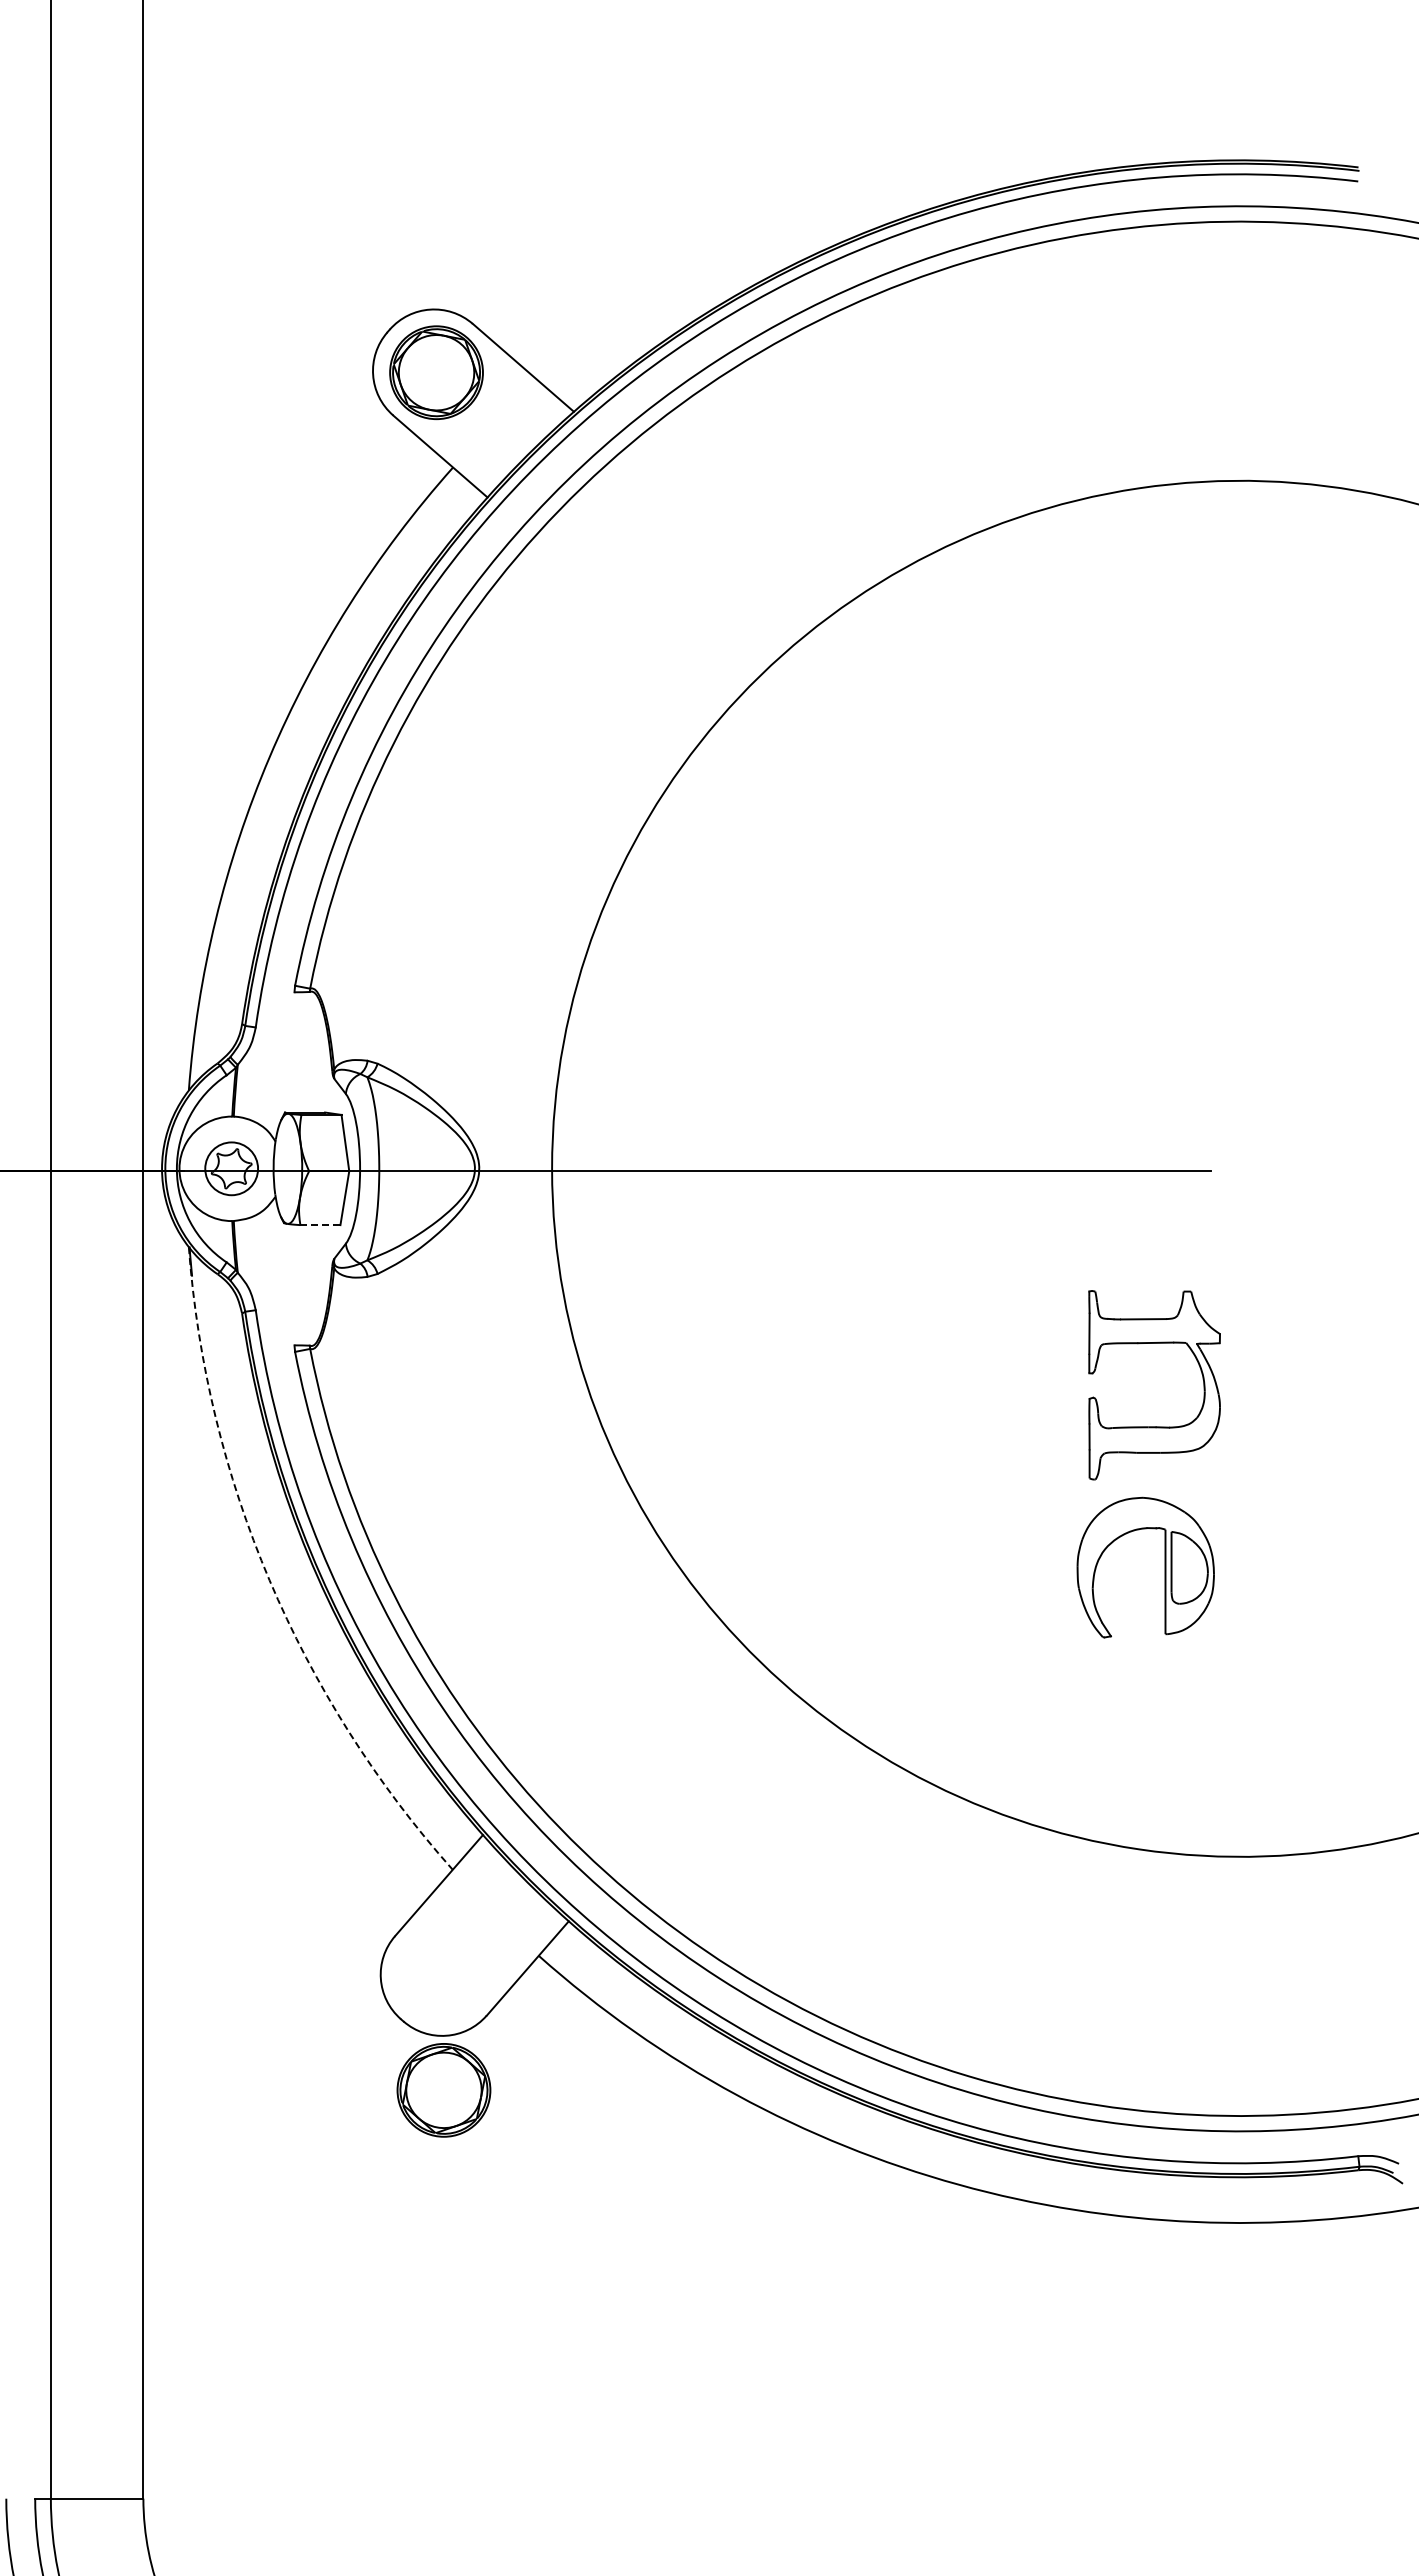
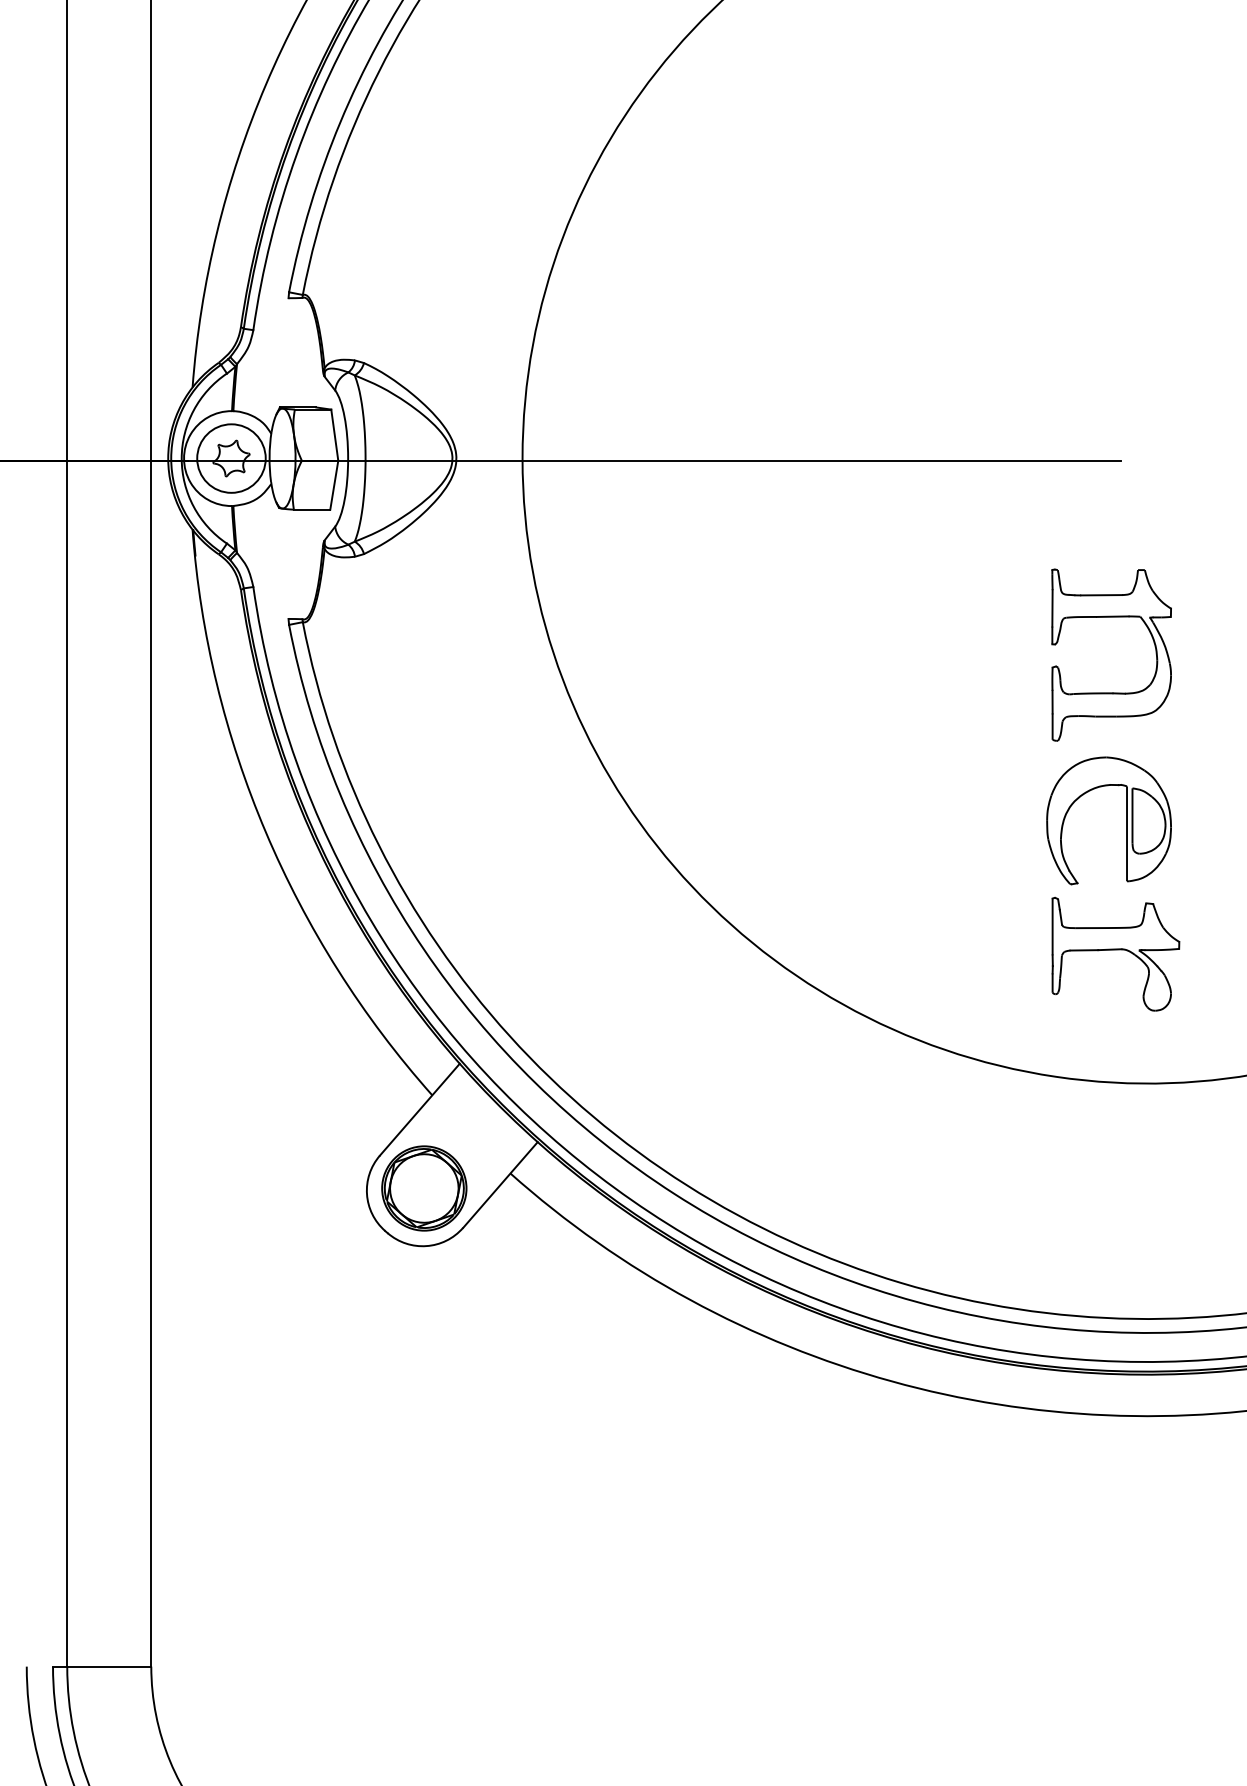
circle: (231, 1168) -> (231, 458), size x1.43
line: (319, 1225) -> (311, 510), dashed -> solid
part: (1154, 1426) -> (1111, 692), moved
part: (1164, 1567) -> (1126, 820), moved
arc: (269, 1580) -> (265, 832), dashed -> solid
part: (1204, 1714) -> (1115, 954), added
part: (443, 2090) -> (423, 1188), moved

